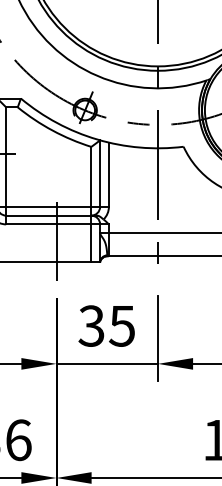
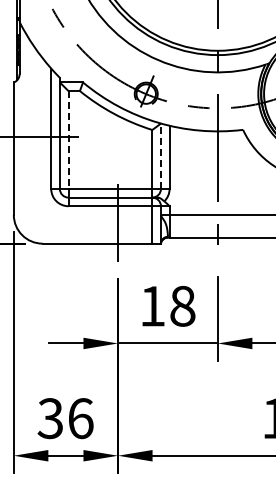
line: (6, 157) -> (68, 140), solid -> dashed
line: (99, 173) -> (160, 156), solid -> dashed
text: (106, 325) -> (167, 305), 35 -> 18

